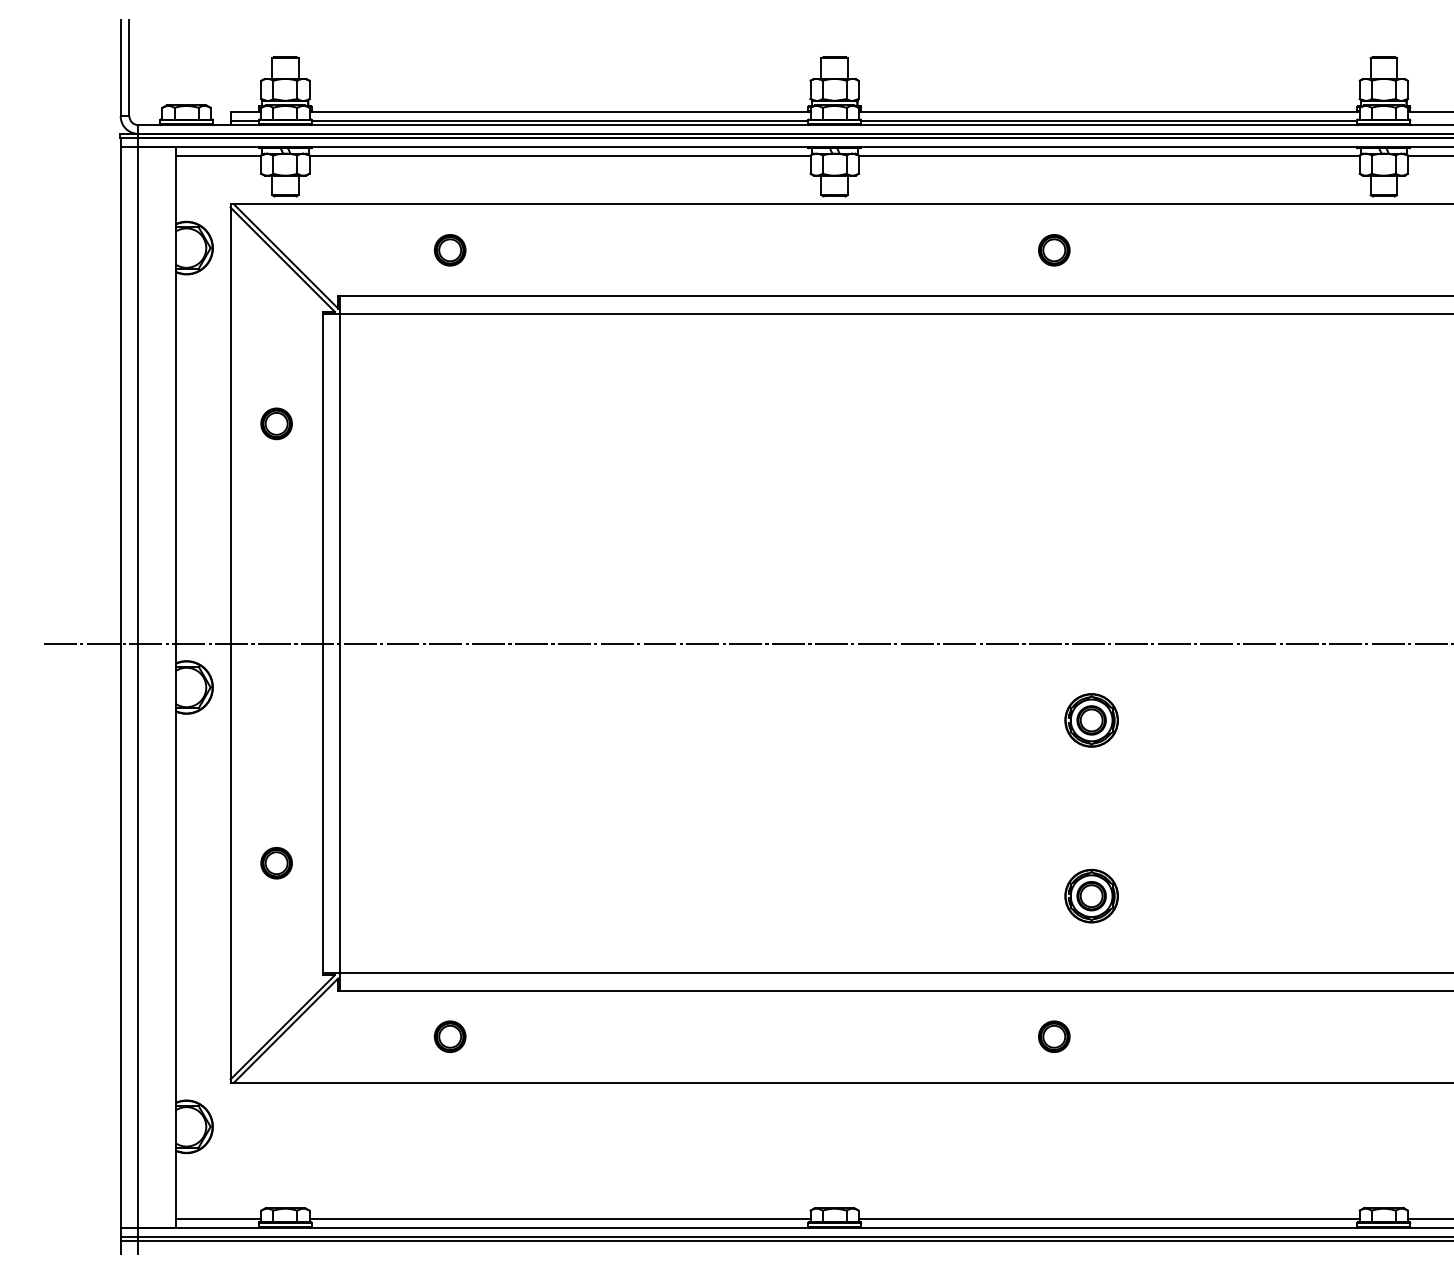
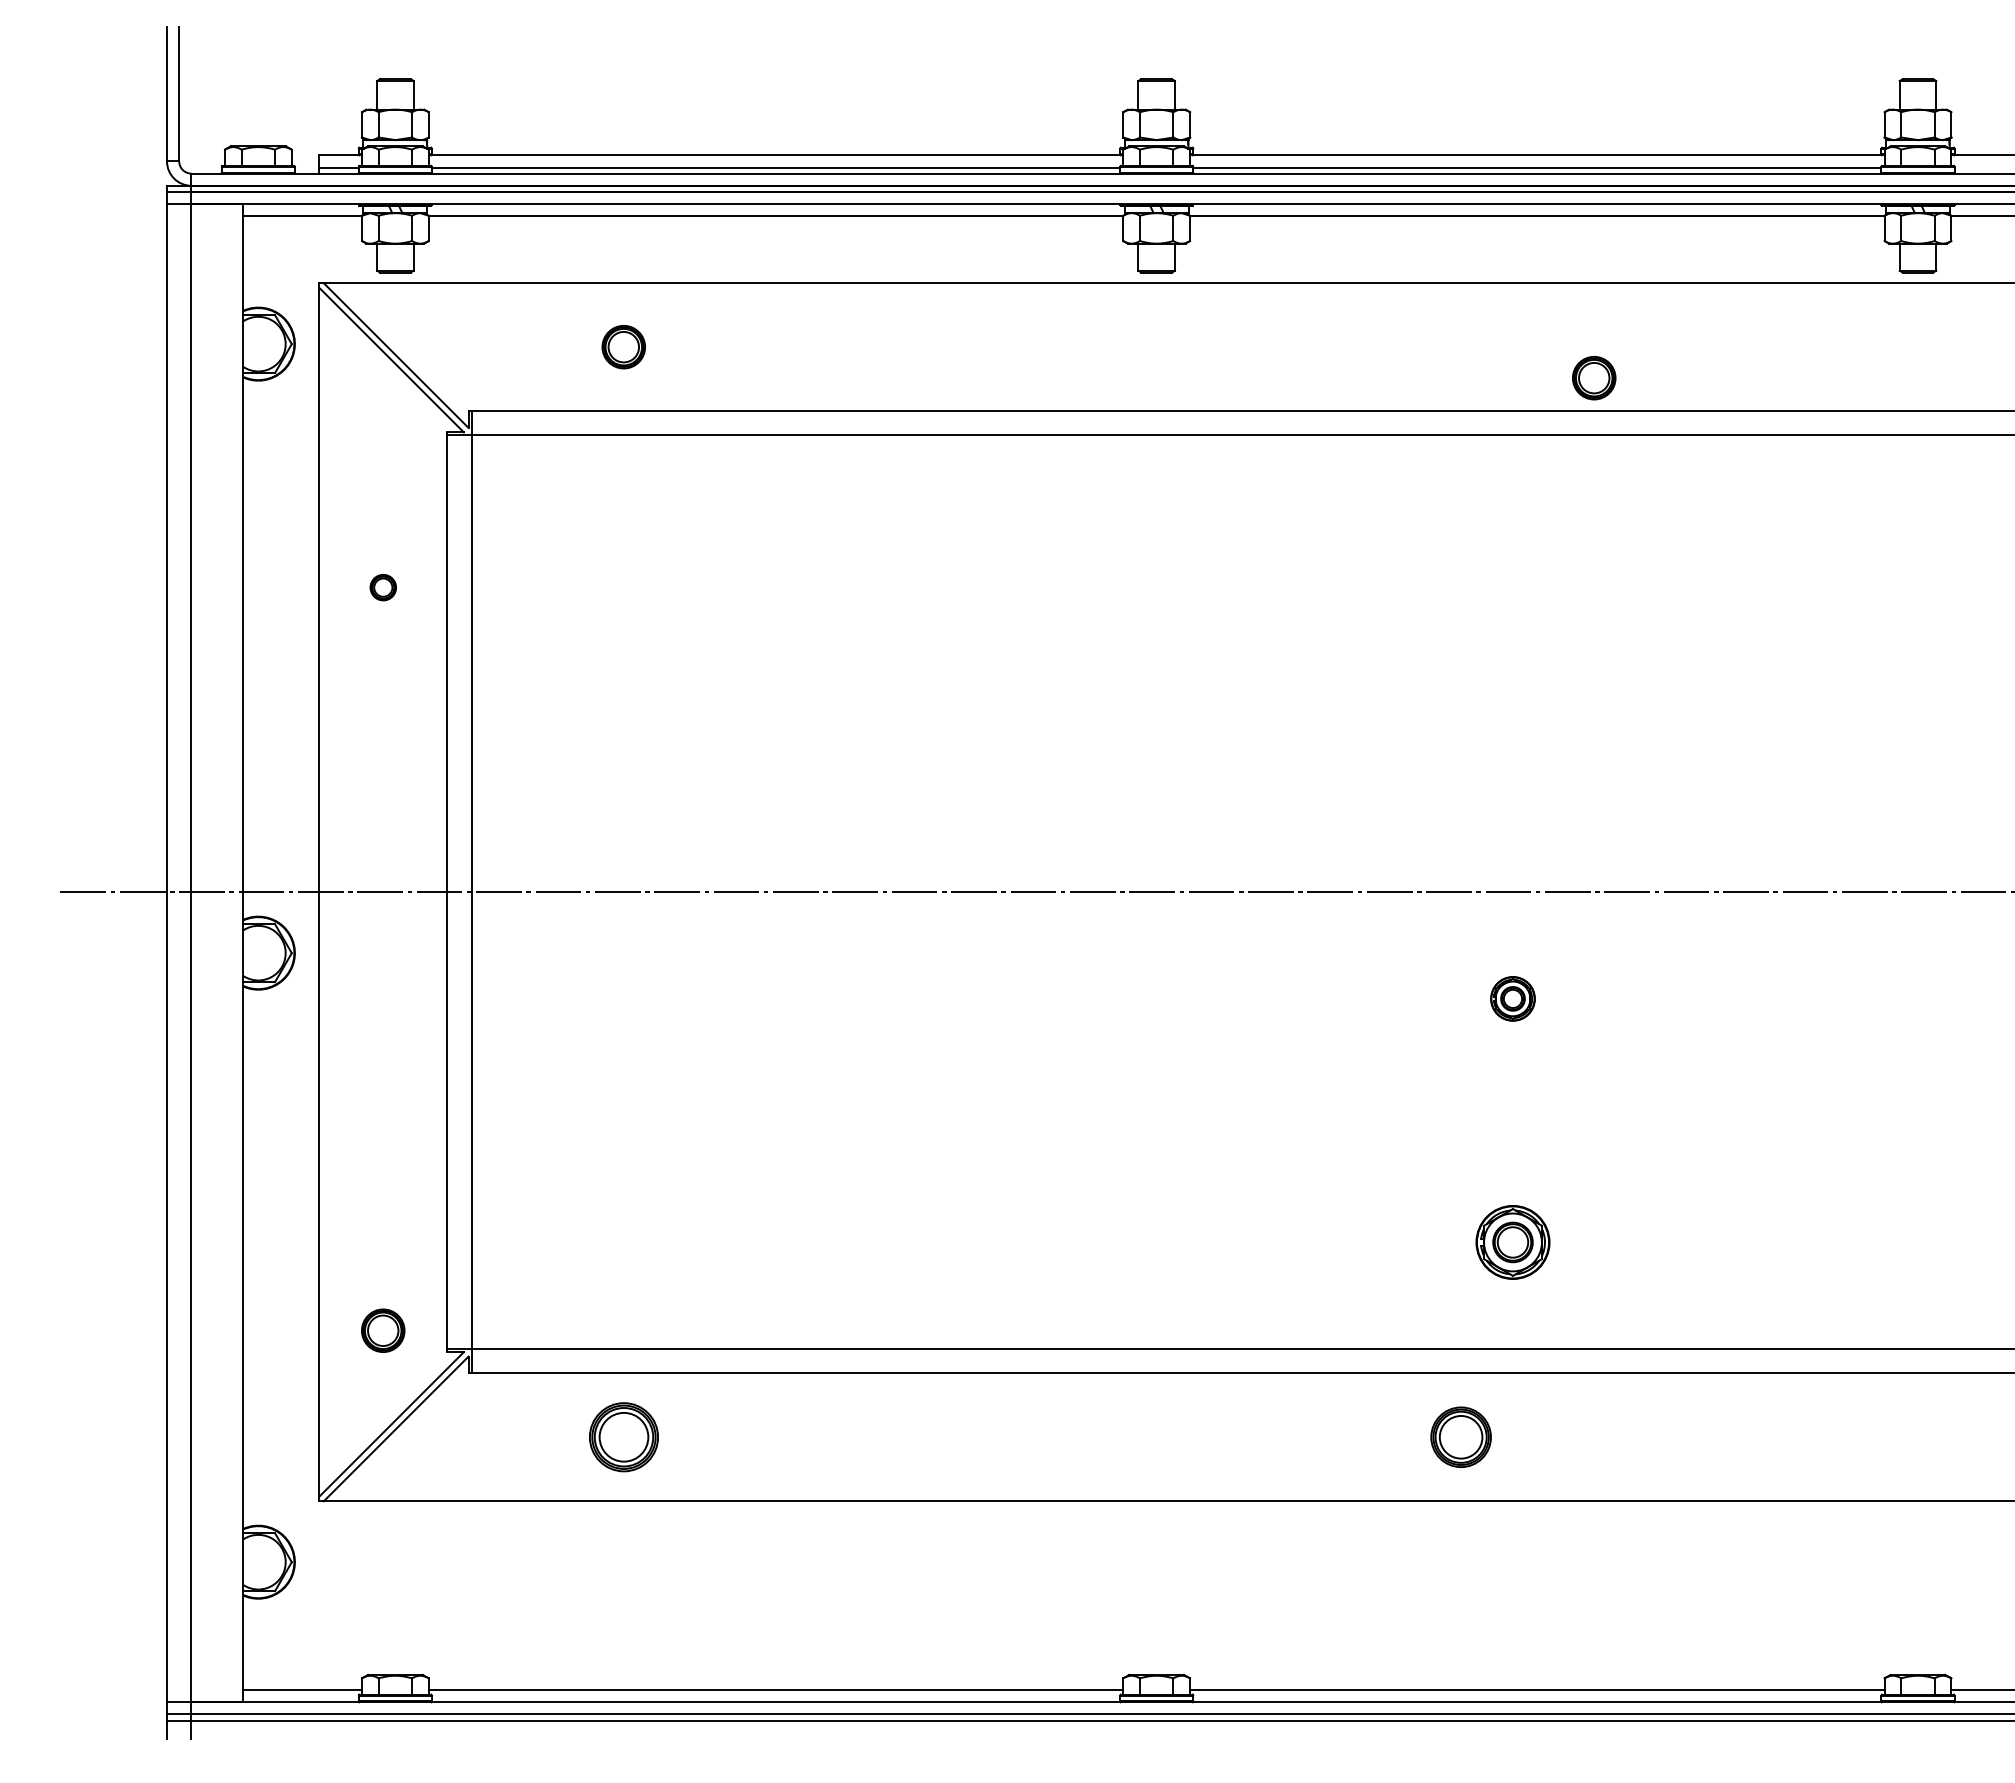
part: (1054, 250) -> (1594, 378), moved
part: (276, 423) -> (383, 587), size x0.6
part: (1091, 720) -> (1512, 998), size x0.6
part: (276, 863) -> (383, 1330), moved
part: (449, 1036) -> (623, 1437), size x1.6
part: (1054, 1036) -> (1461, 1437), size x1.4

